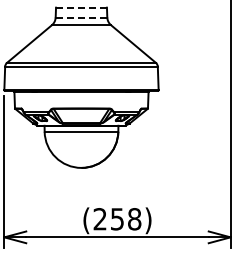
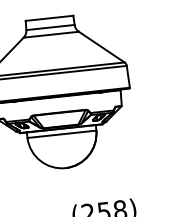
line: (81, 7) -> (49, 18), dashed -> solid
line: (81, 17) -> (50, 27), dashed -> solid

